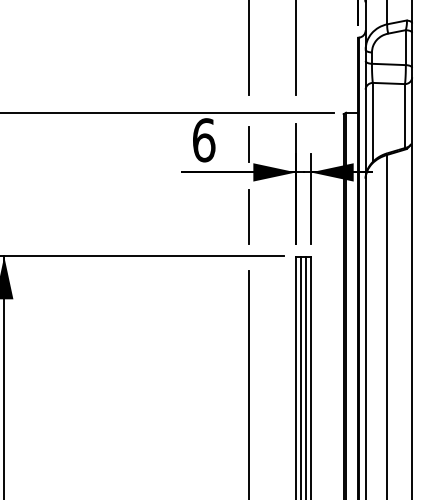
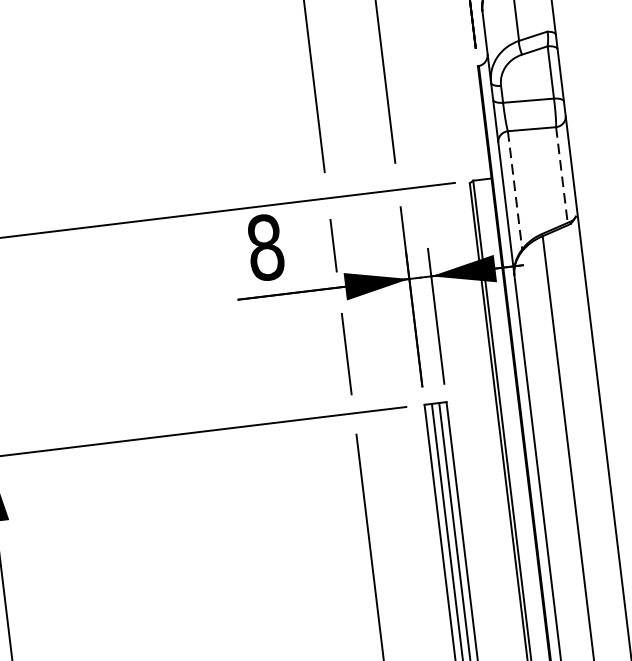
line: (404, 116) -> (561, 175), solid -> dashed
line: (372, 122) -> (514, 190), solid -> dashed
text: (203, 140) -> (264, 248), 6 -> 8

